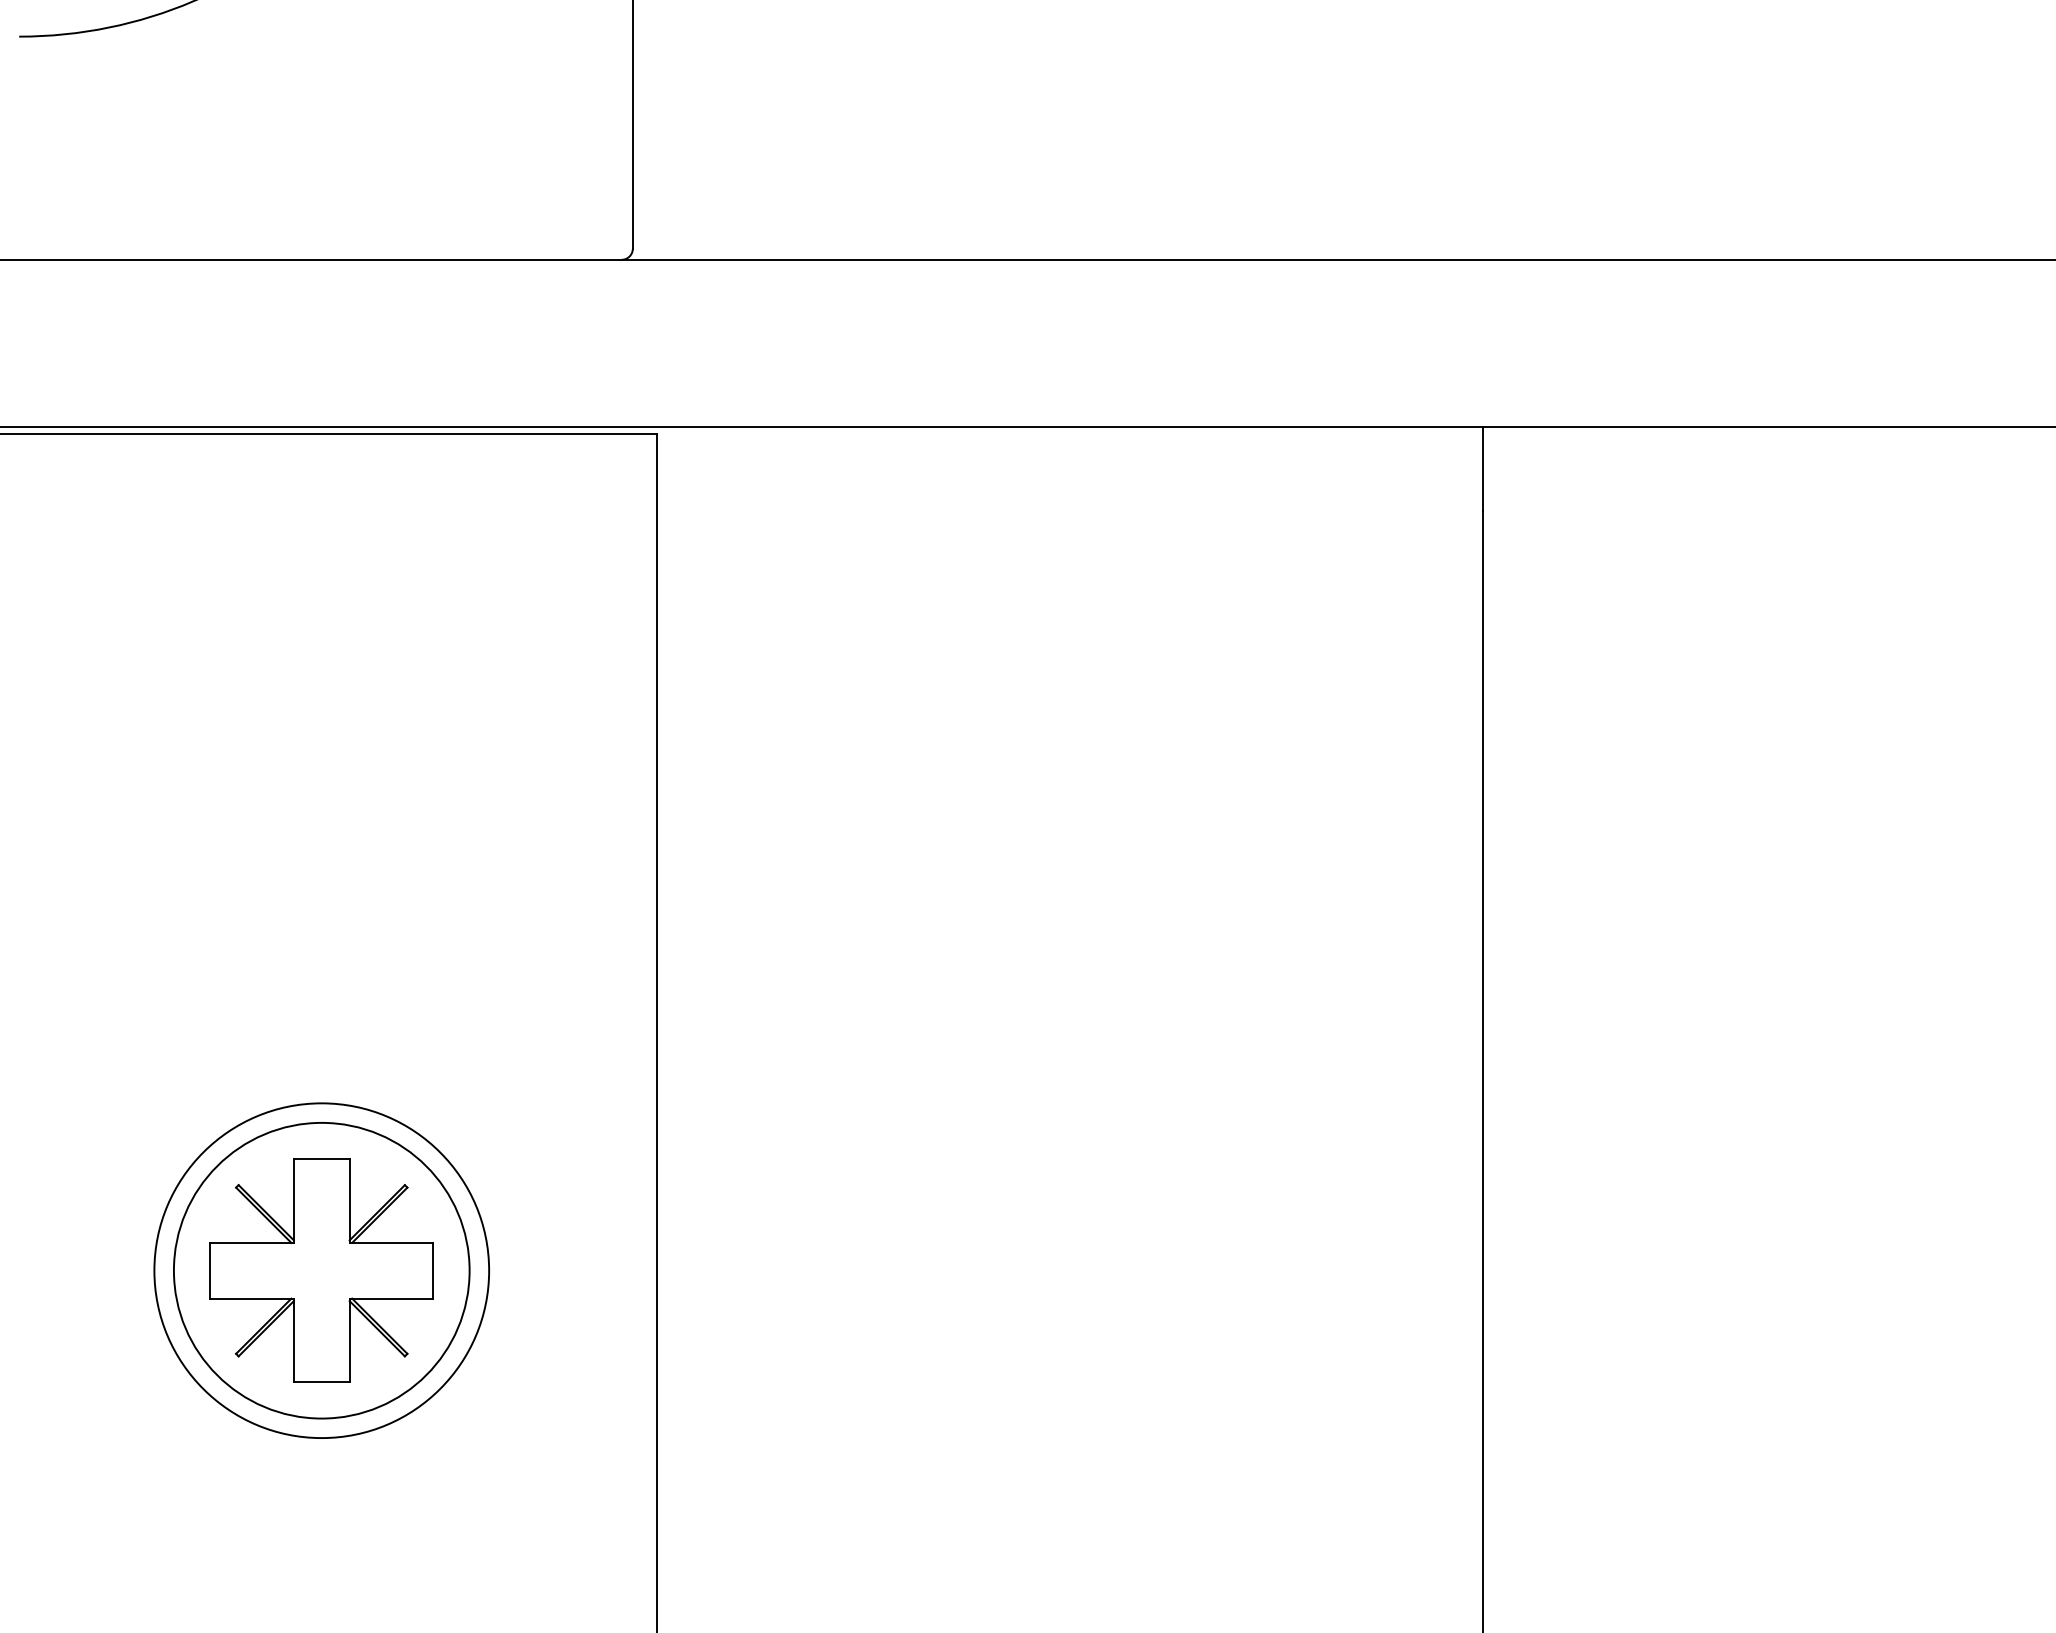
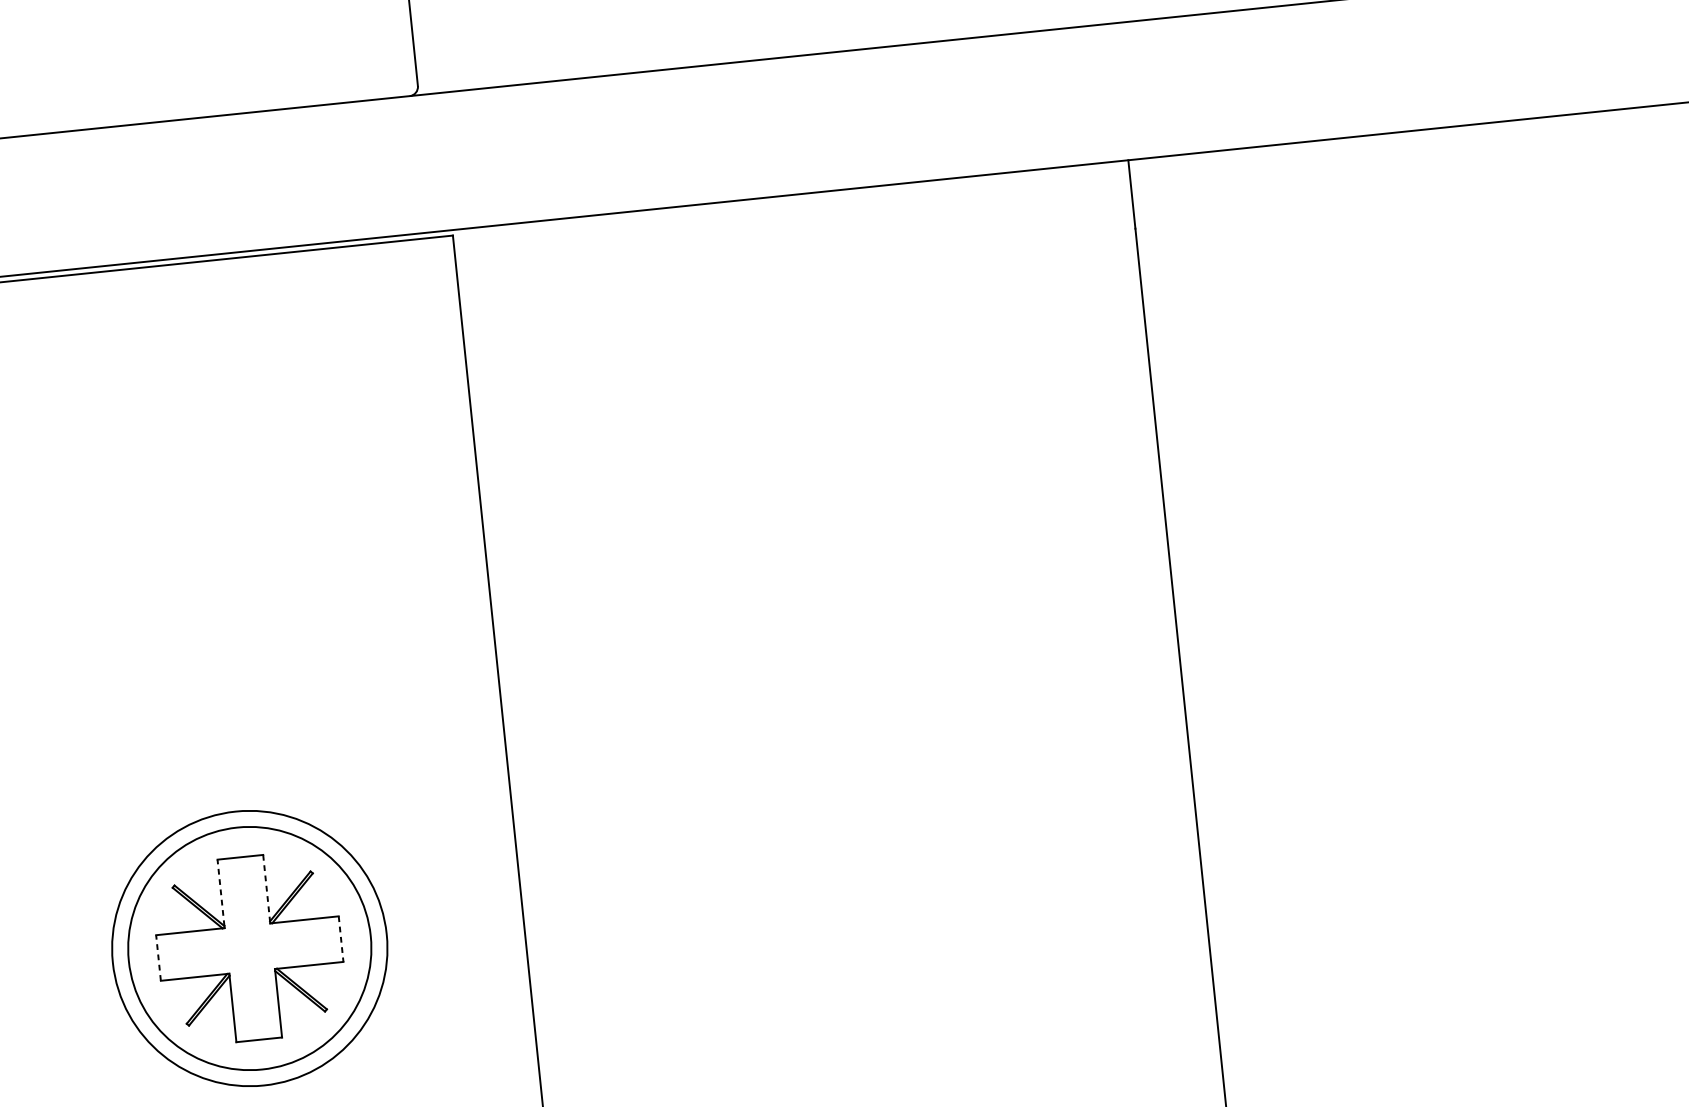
line: (293, 1199) -> (220, 892), solid -> dashed
line: (349, 1199) -> (266, 887), solid -> dashed
line: (210, 1270) -> (158, 957), solid -> dashed
line: (433, 1270) -> (341, 938), solid -> dashed

